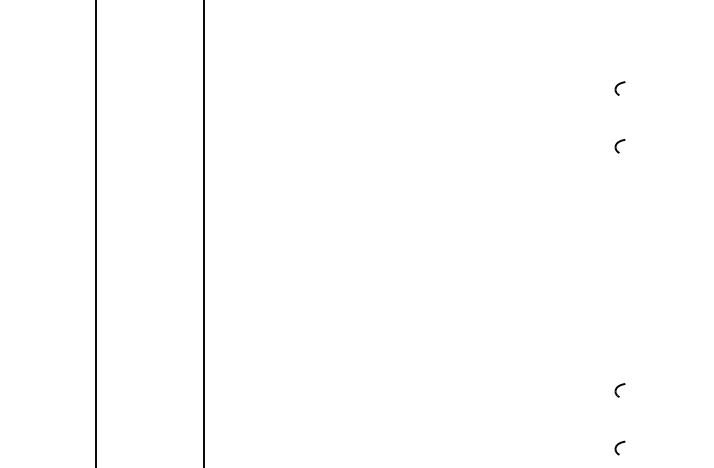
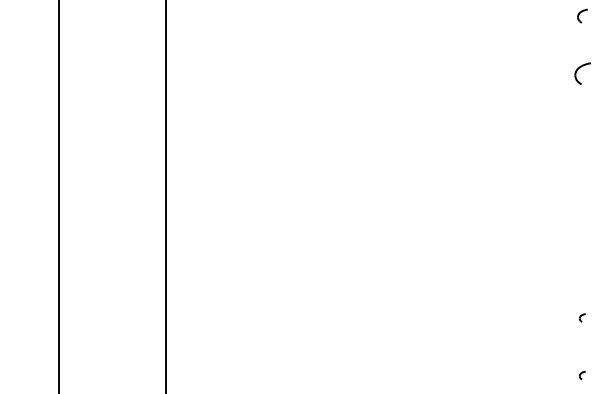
part: (619, 146) -> (581, 73), size x1.6
part: (619, 390) -> (581, 317), size x0.6
part: (619, 447) -> (581, 374), size x0.6

